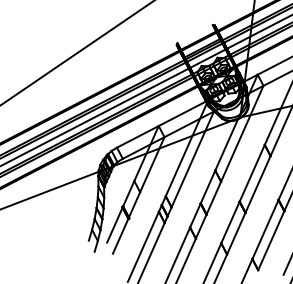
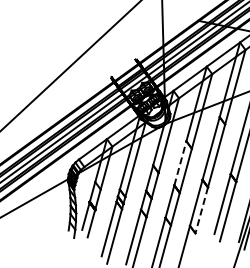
line: (252, 173) -> (180, 163), solid -> dashed
line: (270, 240) -> (201, 210), solid -> dashed

